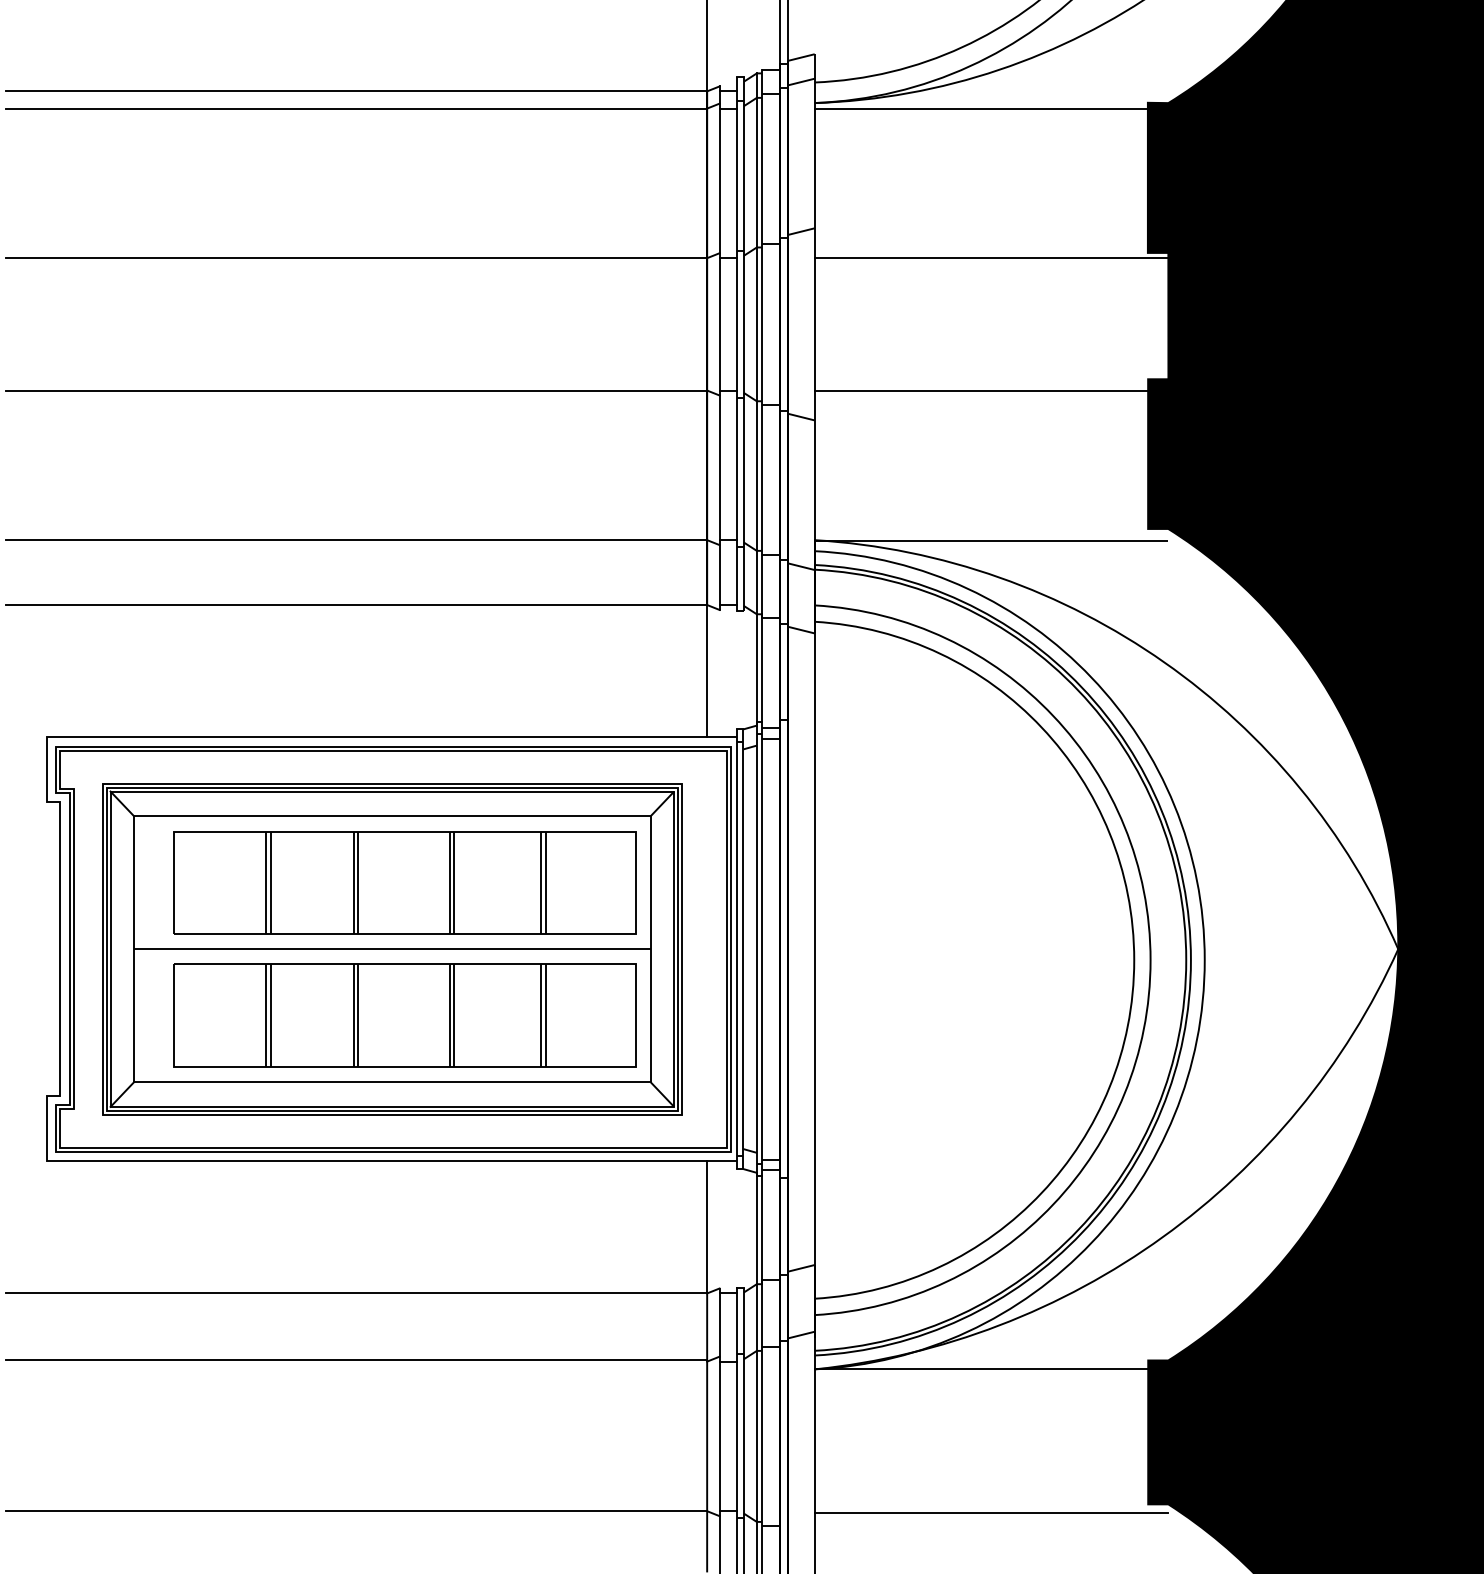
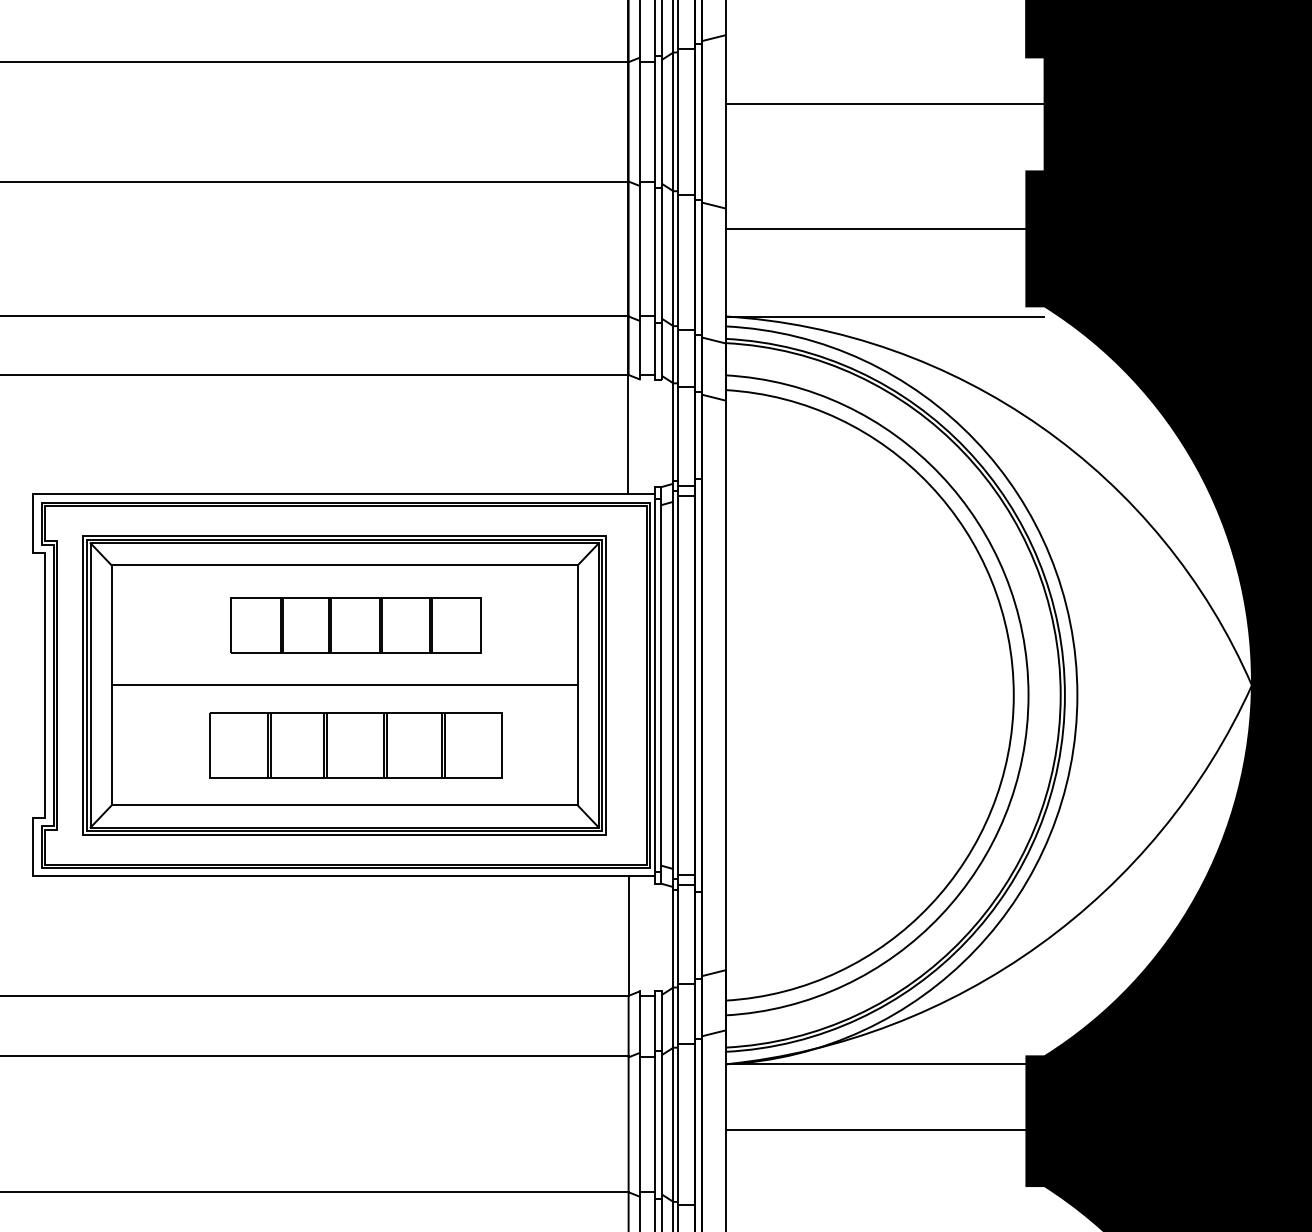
line: (991, 258) -> (885, 103), moved
line: (991, 390) -> (885, 229), moved
part: (404, 882) -> (355, 625), size x0.6
part: (404, 1015) -> (355, 745), size x0.7
line: (991, 1513) -> (885, 1130), moved

